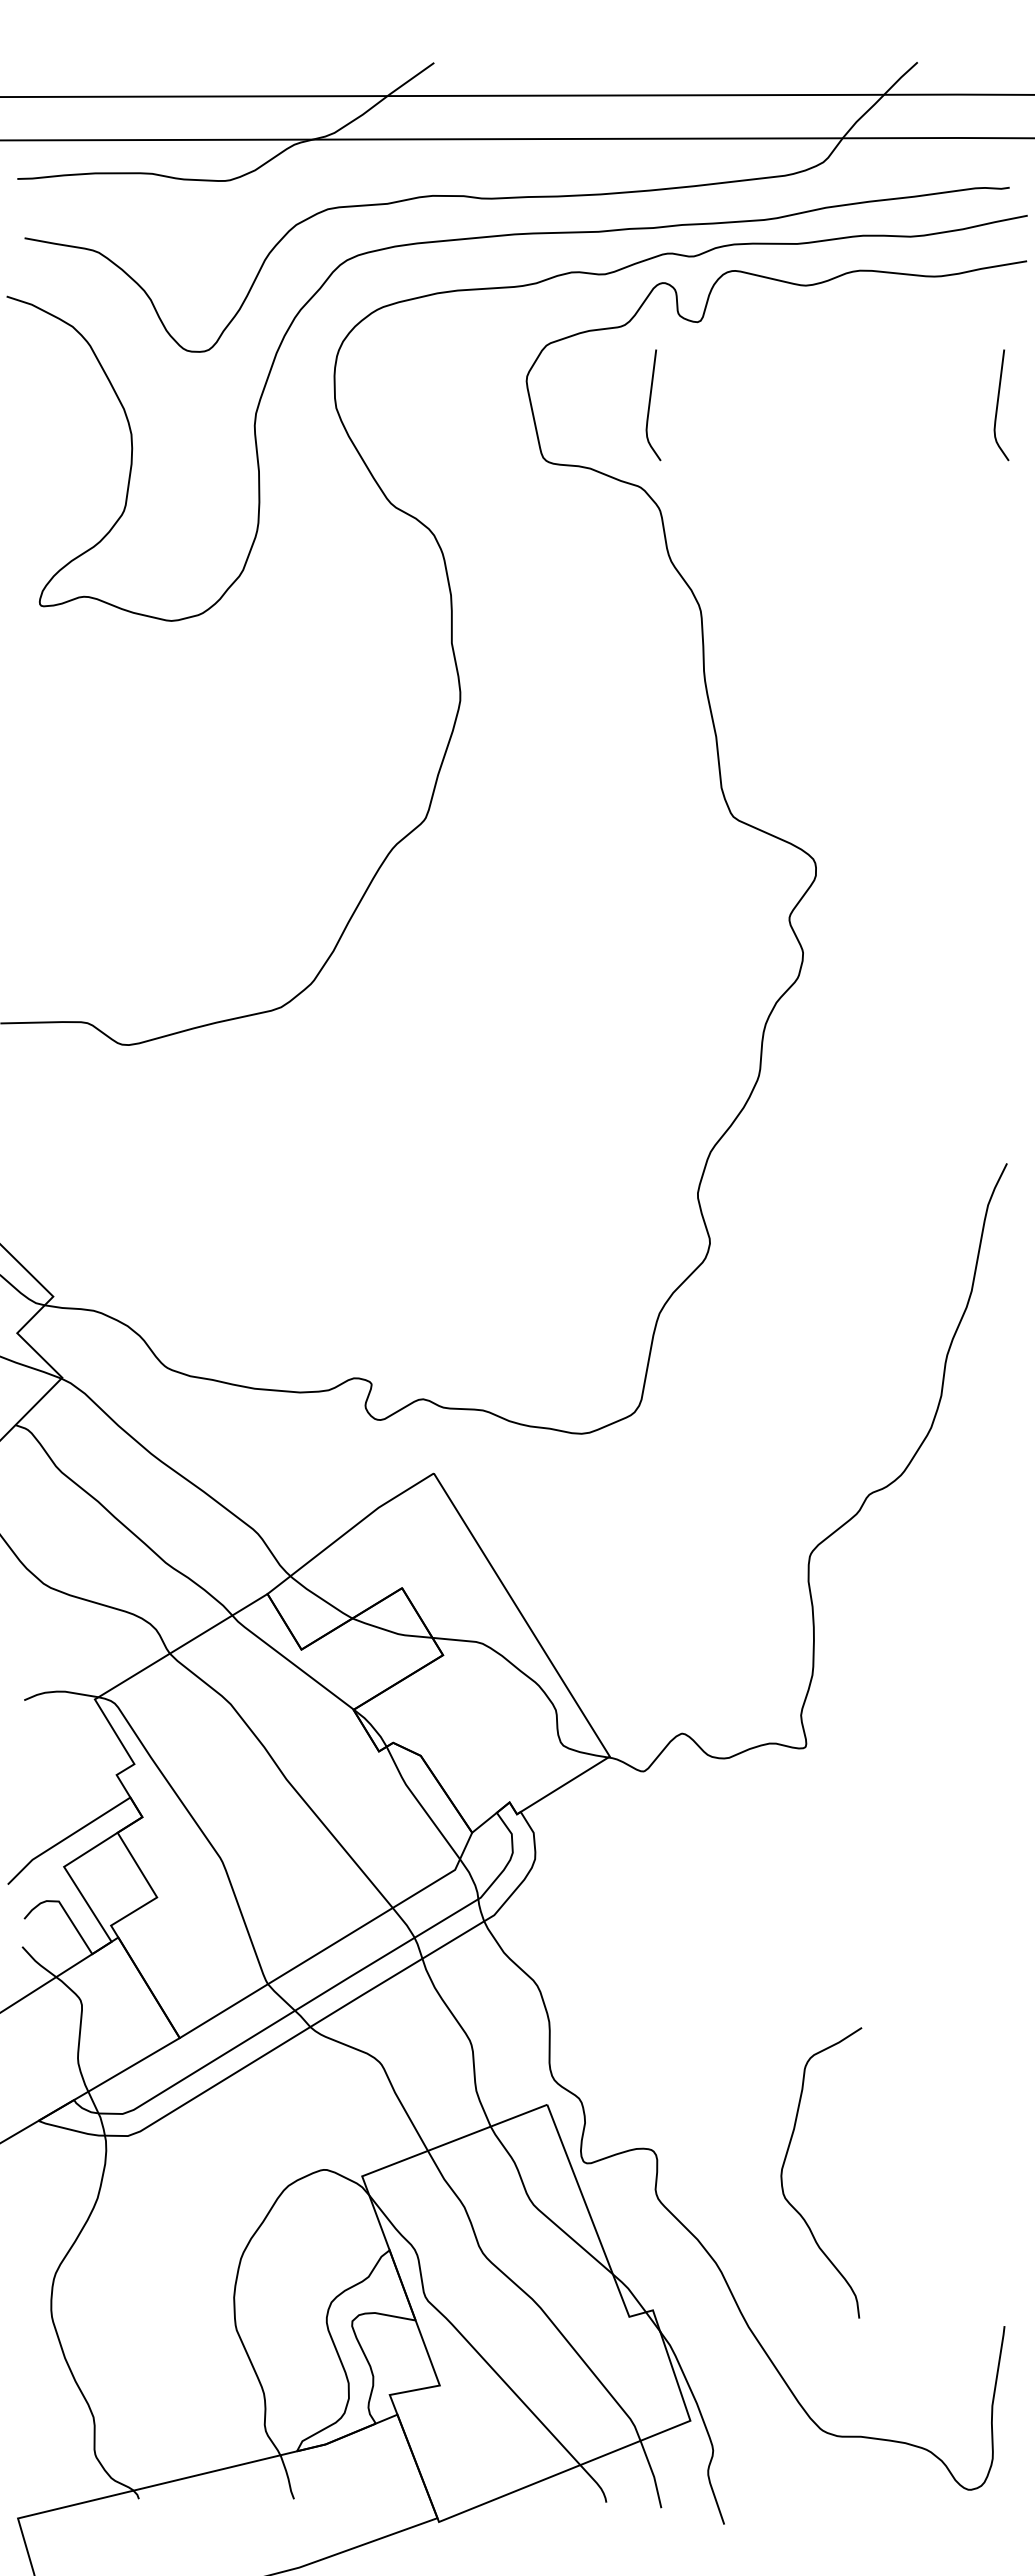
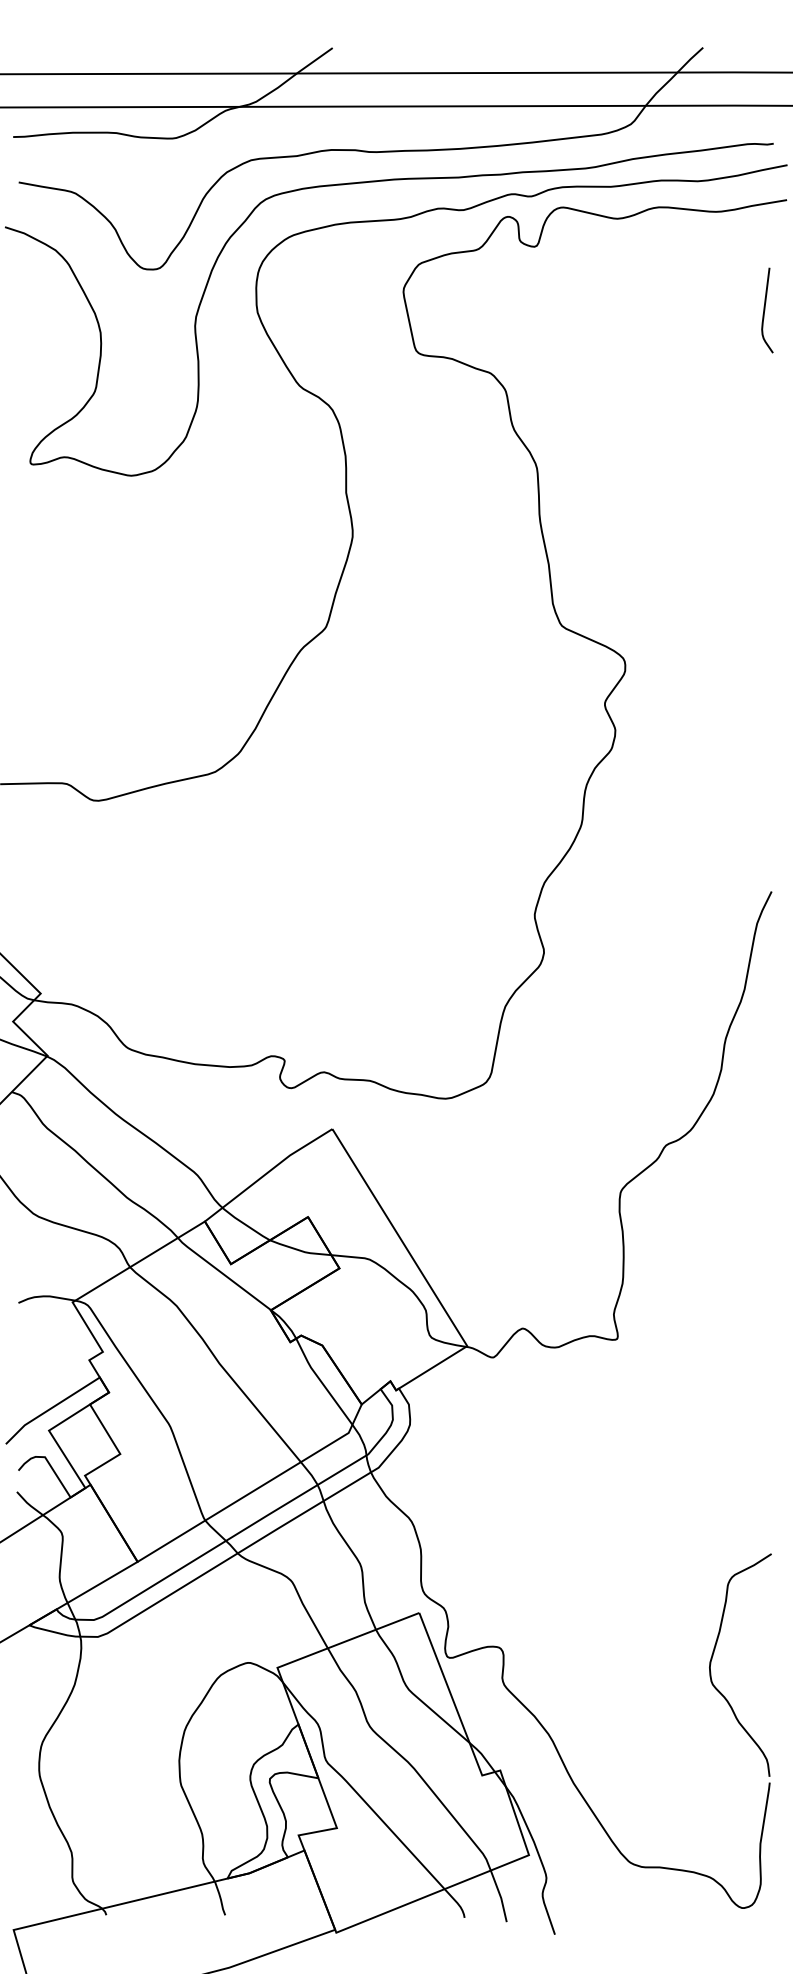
curve: (650, 405) -> (498, 310), removed
curve: (785, 2161) -> (713, 1656), moved

